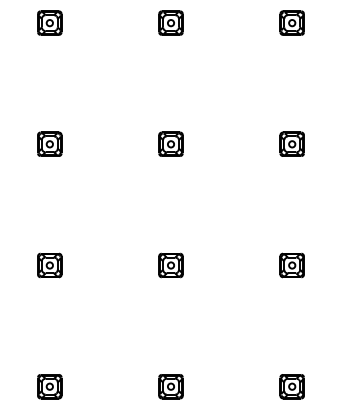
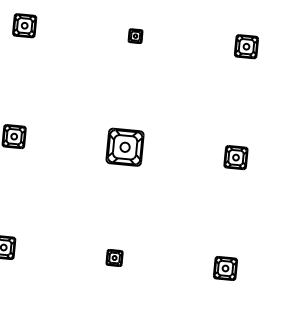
part: (170, 22) -> (135, 35), size x0.6
part: (170, 143) -> (124, 146), size x1.6
part: (170, 265) -> (114, 257), size x0.7

